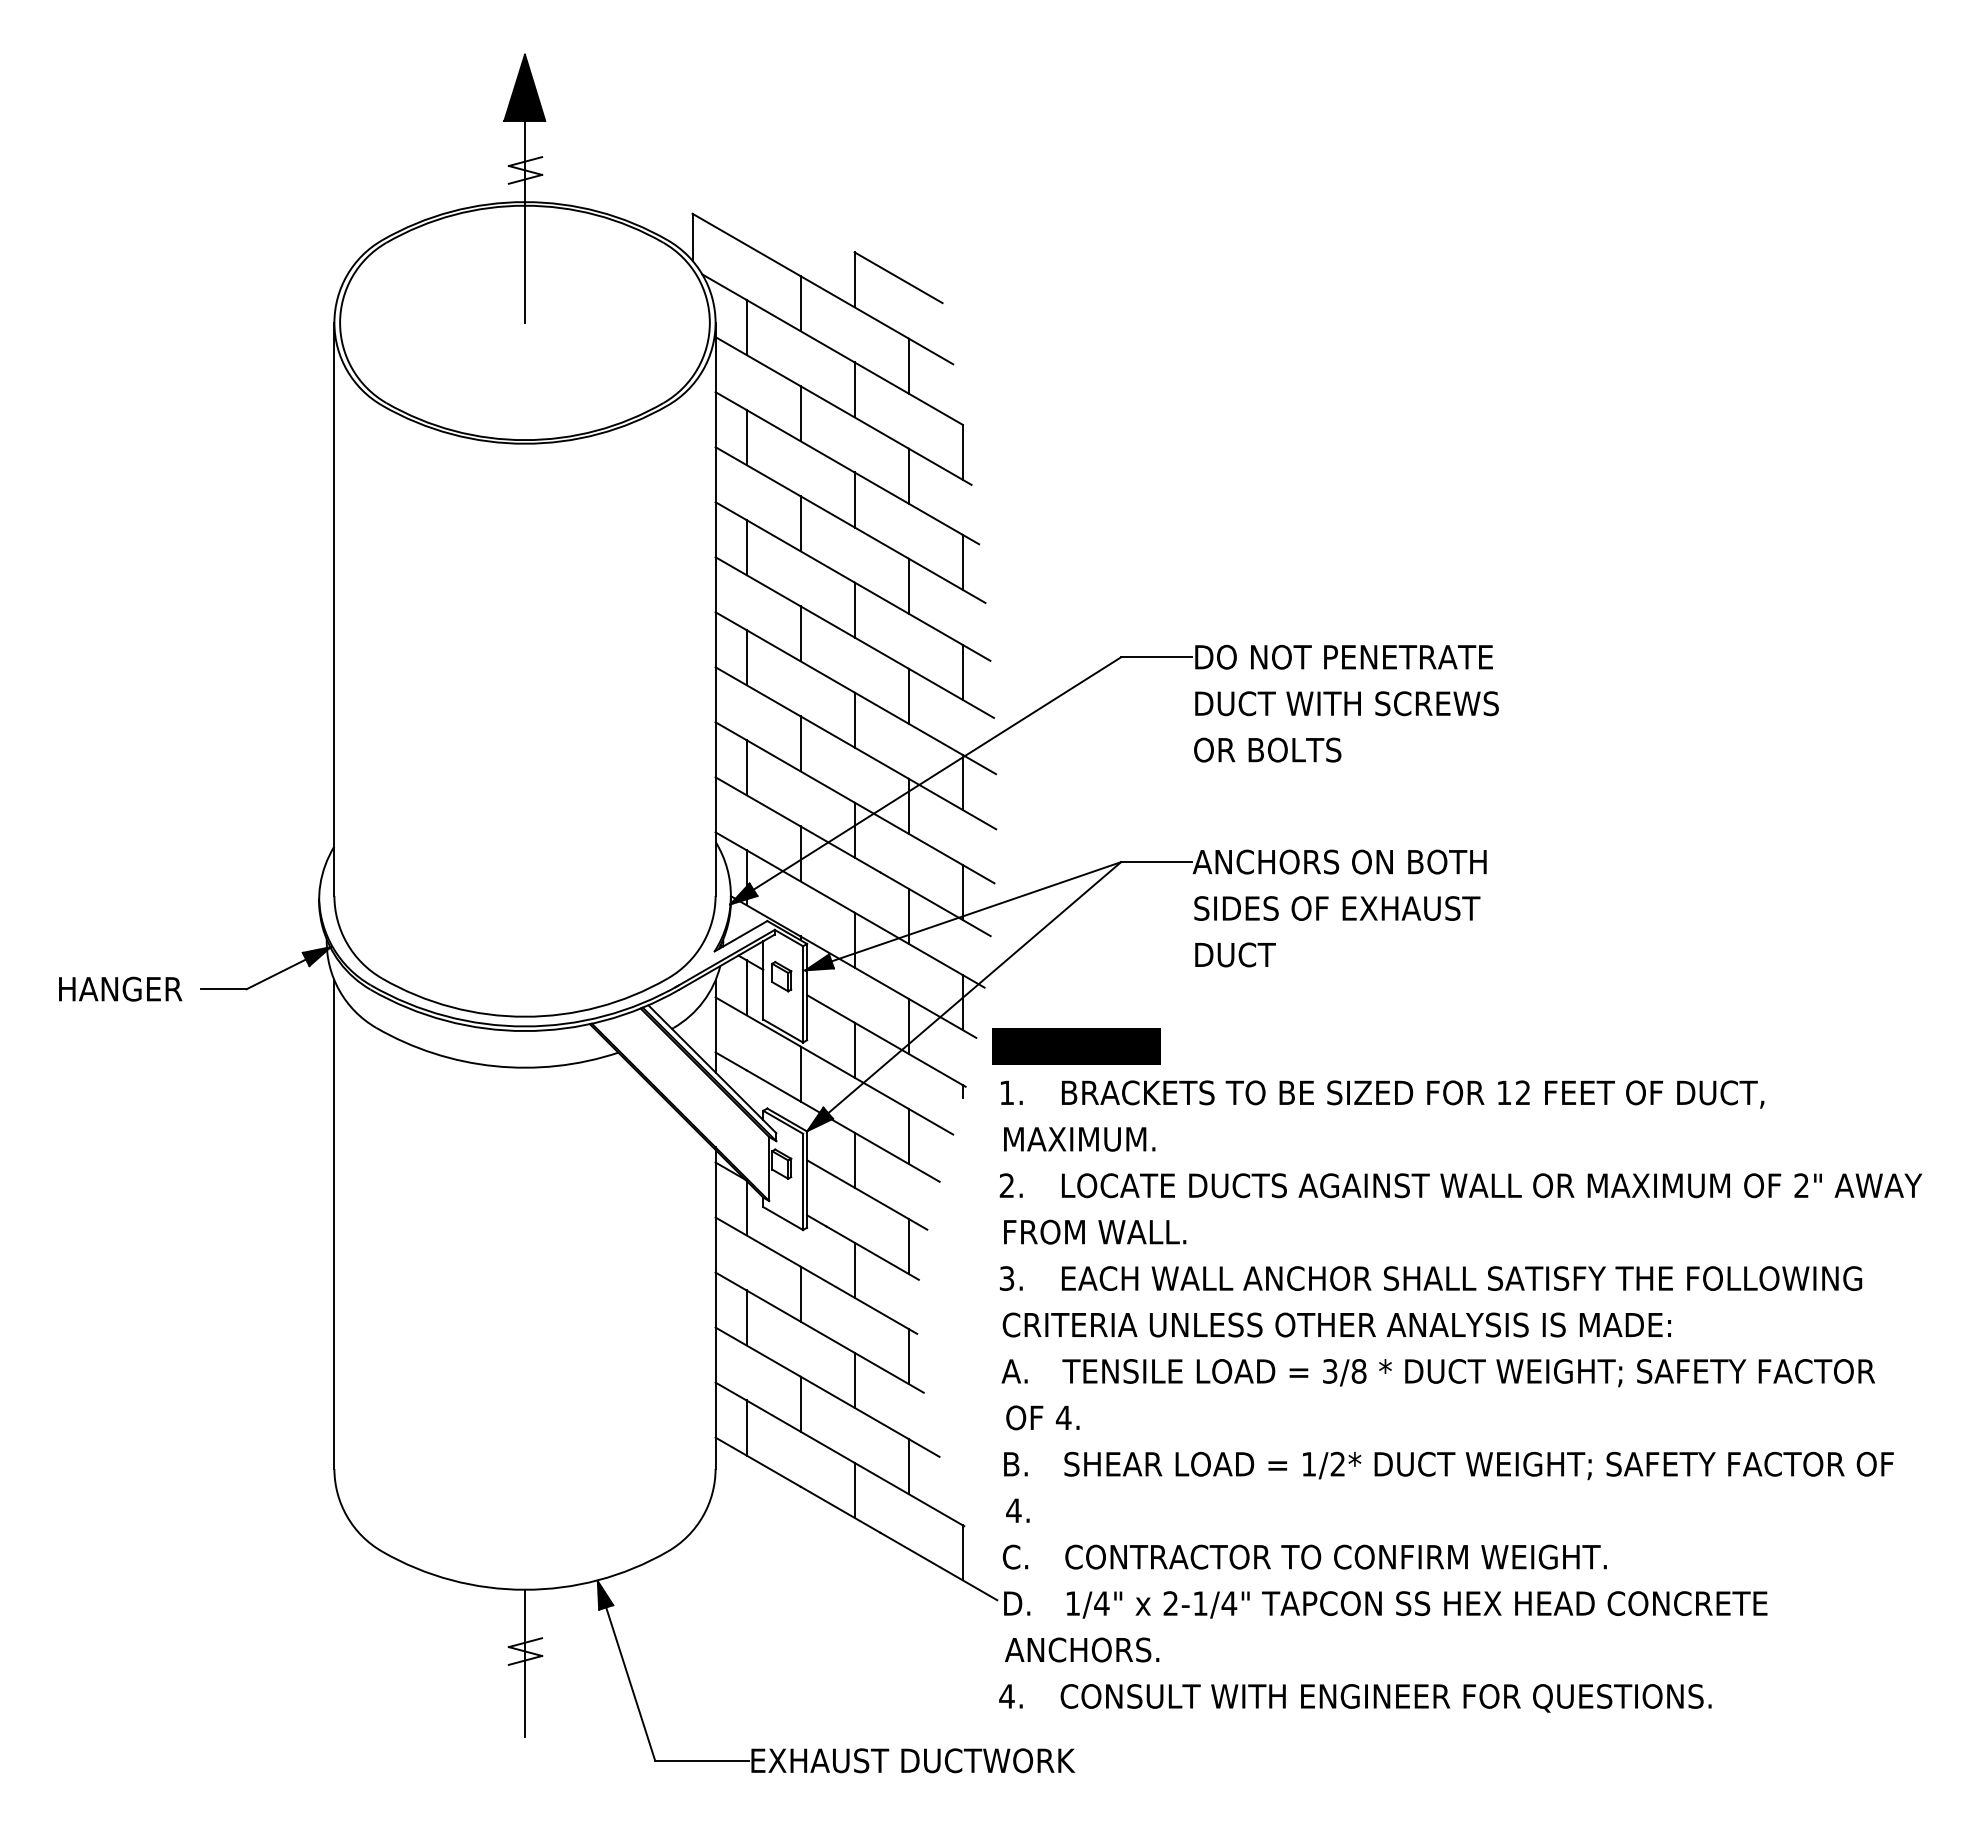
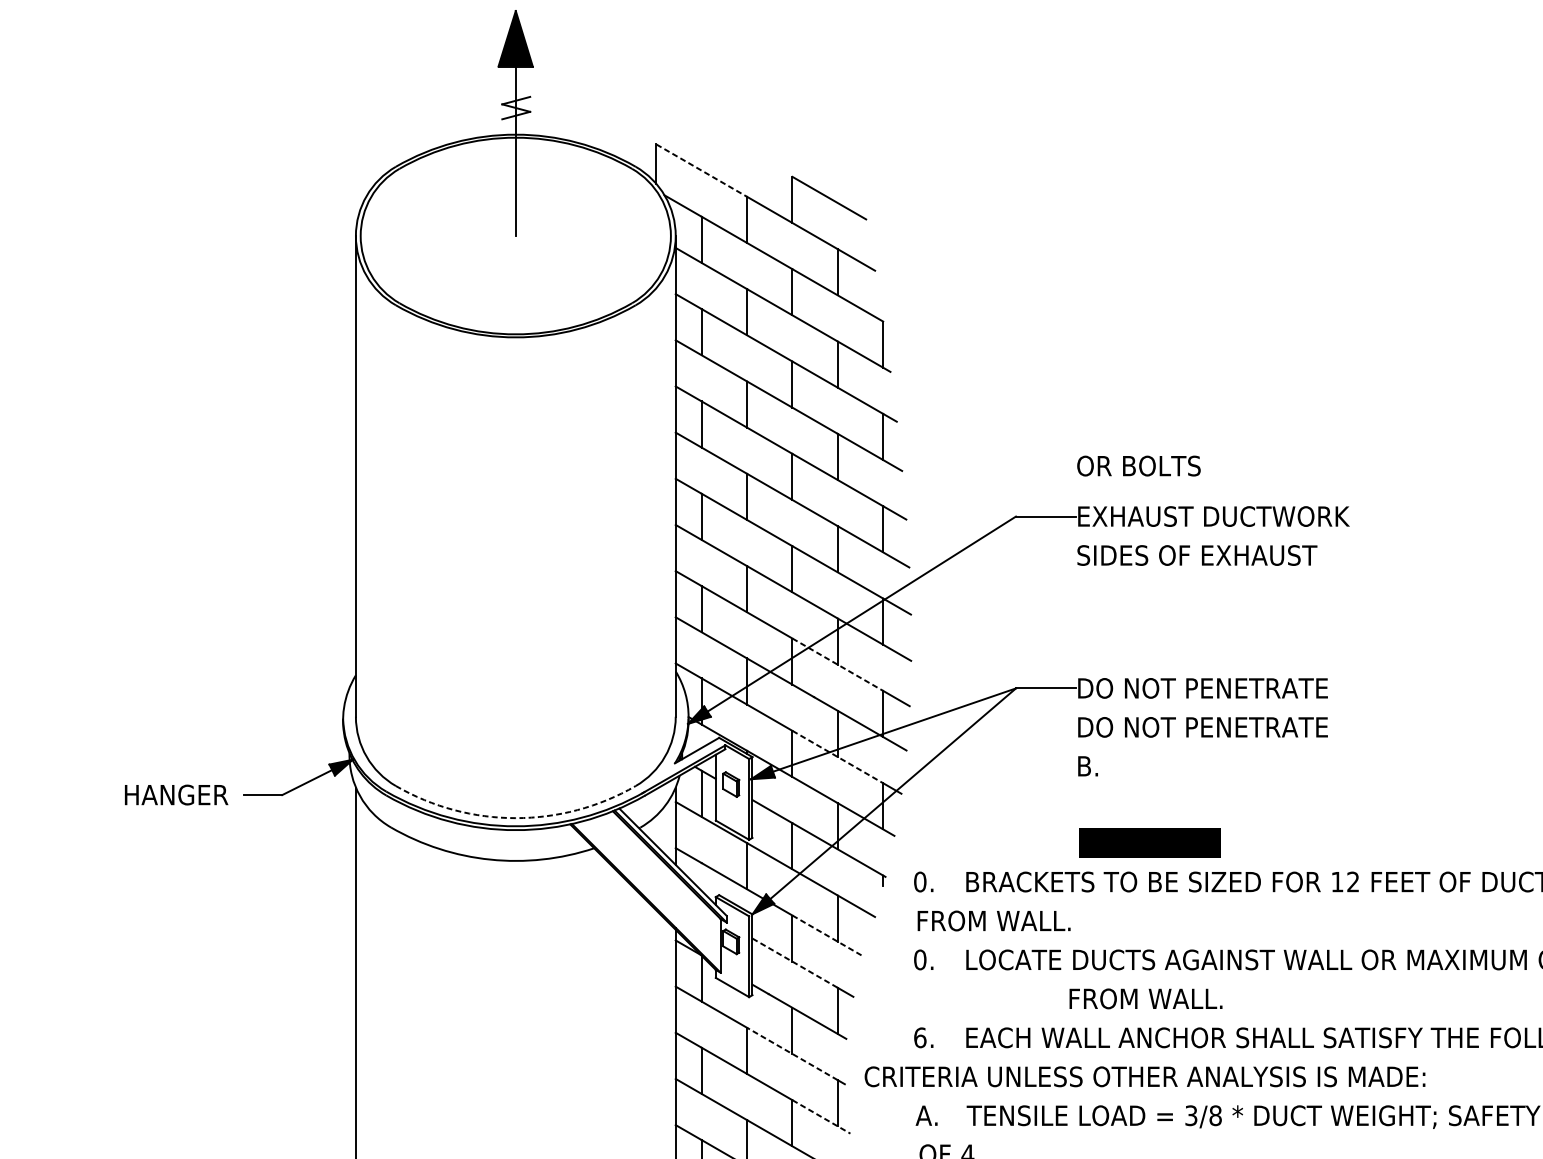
line: (747, 245) -> (702, 171), solid -> dashed
text: (1358, 656) -> (1215, 515), DO NOT PENETRATE -> EXHAUST DUCTWORK
text: (1346, 703) -> (1205, 555), DUCT WITH SCREWS -> SIDES OF EXHAUST
text: (1267, 749) -> (1138, 465), moved
line: (909, 834) -> (838, 665), solid -> dashed
text: (1342, 861) -> (1201, 687), ANCHORS ON BOTH -> DO NOT PENETRATE
text: (1343, 908) -> (1202, 727), SIDES OF EXHAUST -> DO NOT PENETRATE
line: (909, 944) -> (838, 757), solid -> dashed
text: (1236, 954) -> (1112, 765), DUCT -> B.
arc: (524, 1016) -> (515, 817), solid -> dashed
part: (1076, 1046) -> (1150, 843), moved
text: (1006, 1092) -> (919, 881), 1. -> 0.
text: (1096, 1138) -> (995, 920), MAXIMUM. -> FROM WALL.
line: (897, 1157) -> (828, 936), solid -> dashed
text: (1006, 1185) -> (919, 959), 2. -> 0.
line: (857, 1189) -> (794, 963), solid -> dashed
text: (1095, 1231) -> (1146, 998), moved
text: (1006, 1278) -> (919, 1037), 3. -> 6.
line: (854, 1297) -> (792, 1053), solid -> dashed
text: (1336, 1324) -> (1144, 1076), moved
line: (889, 1372) -> (821, 1116), solid -> dashed

